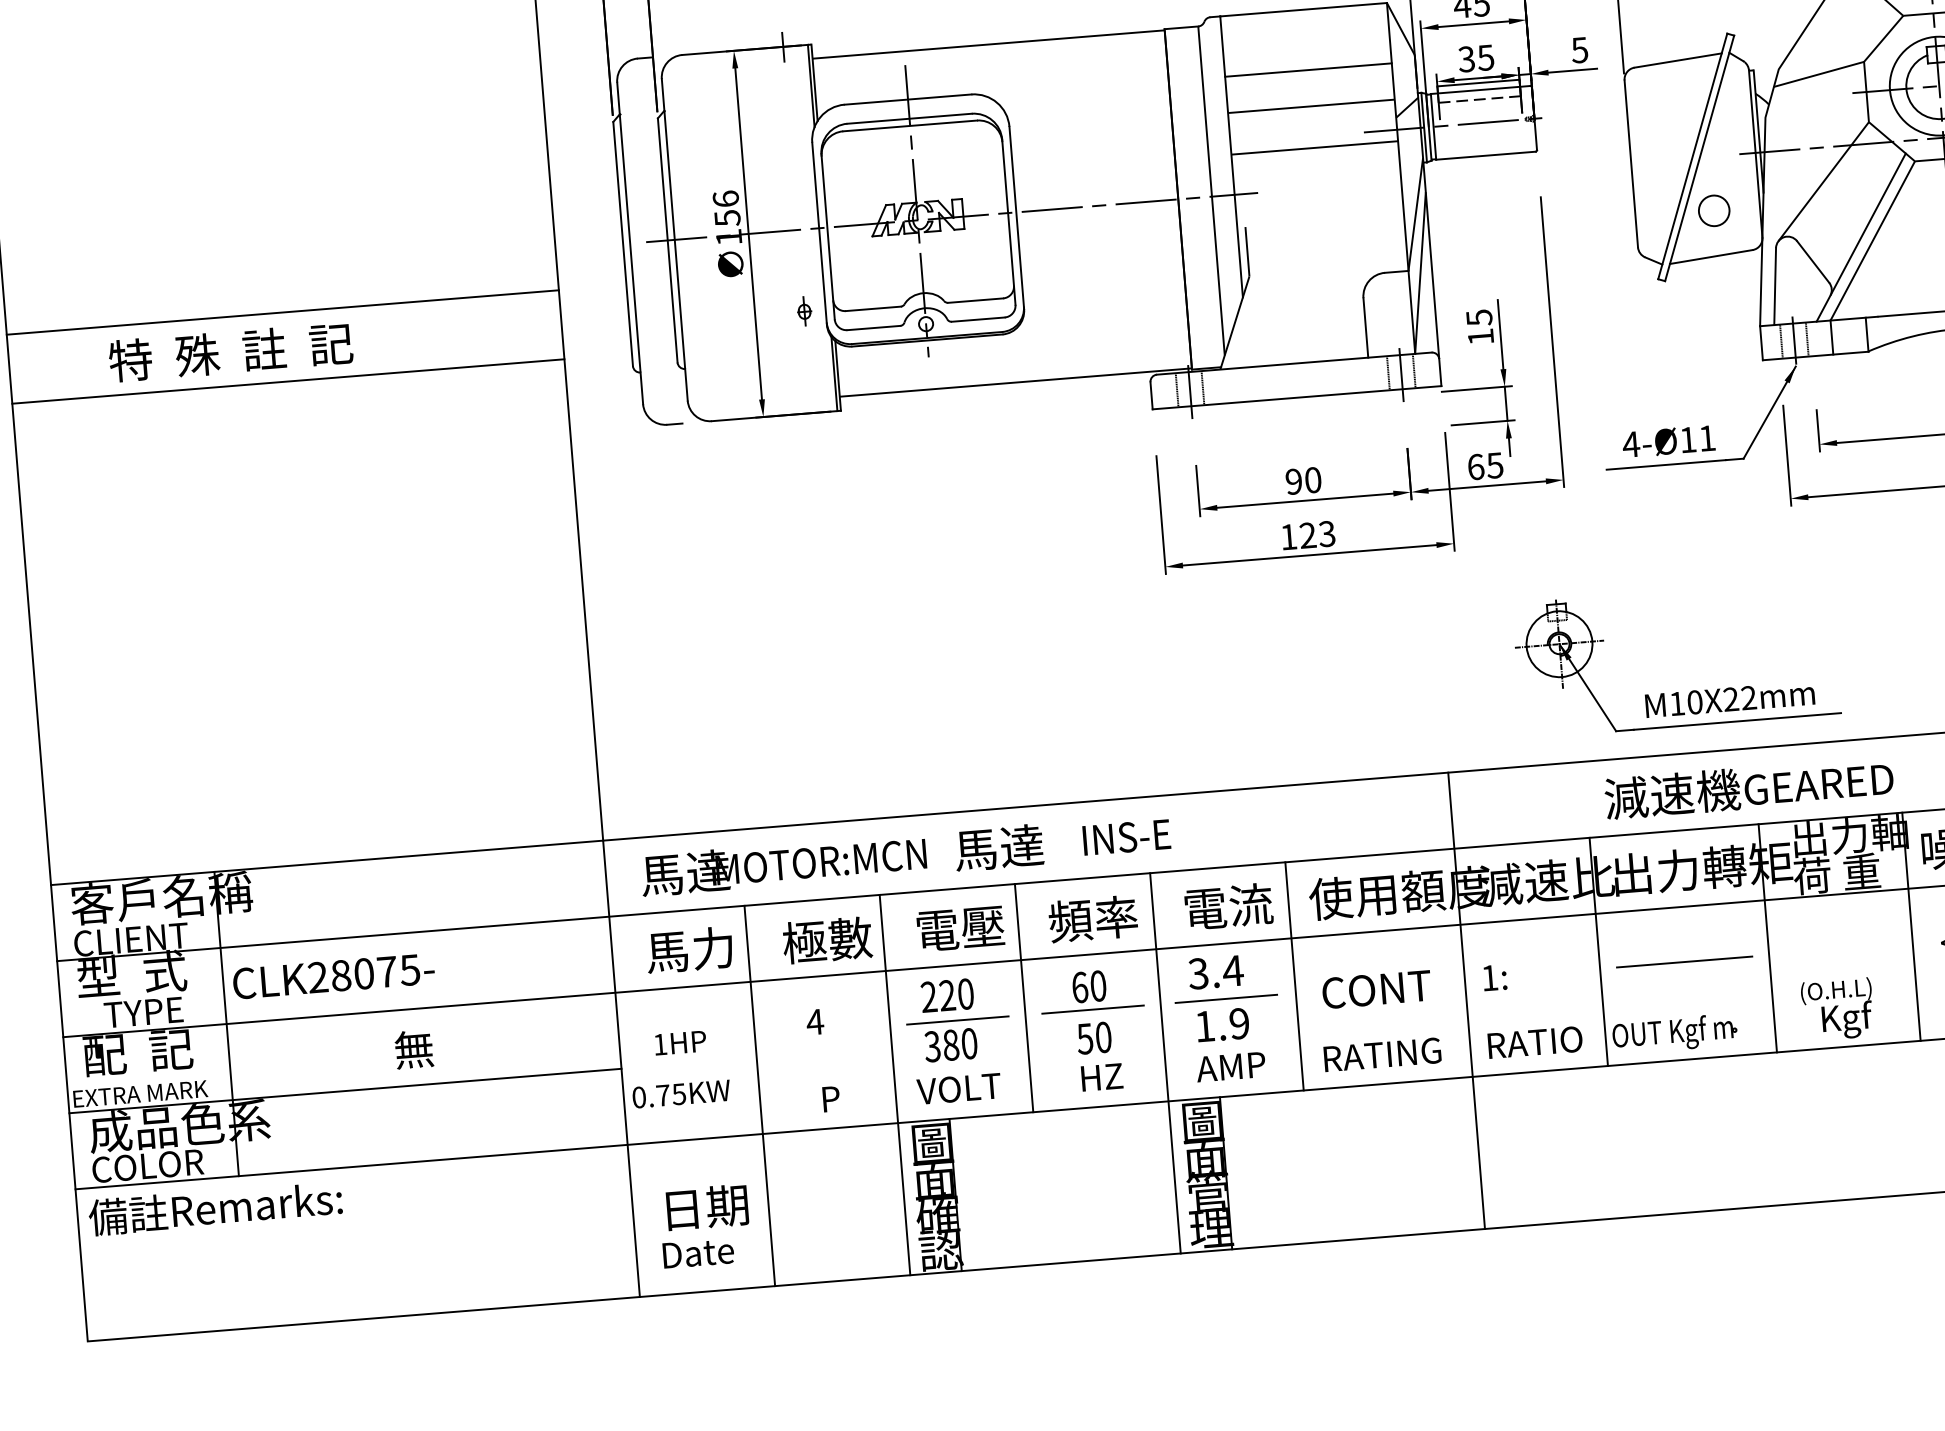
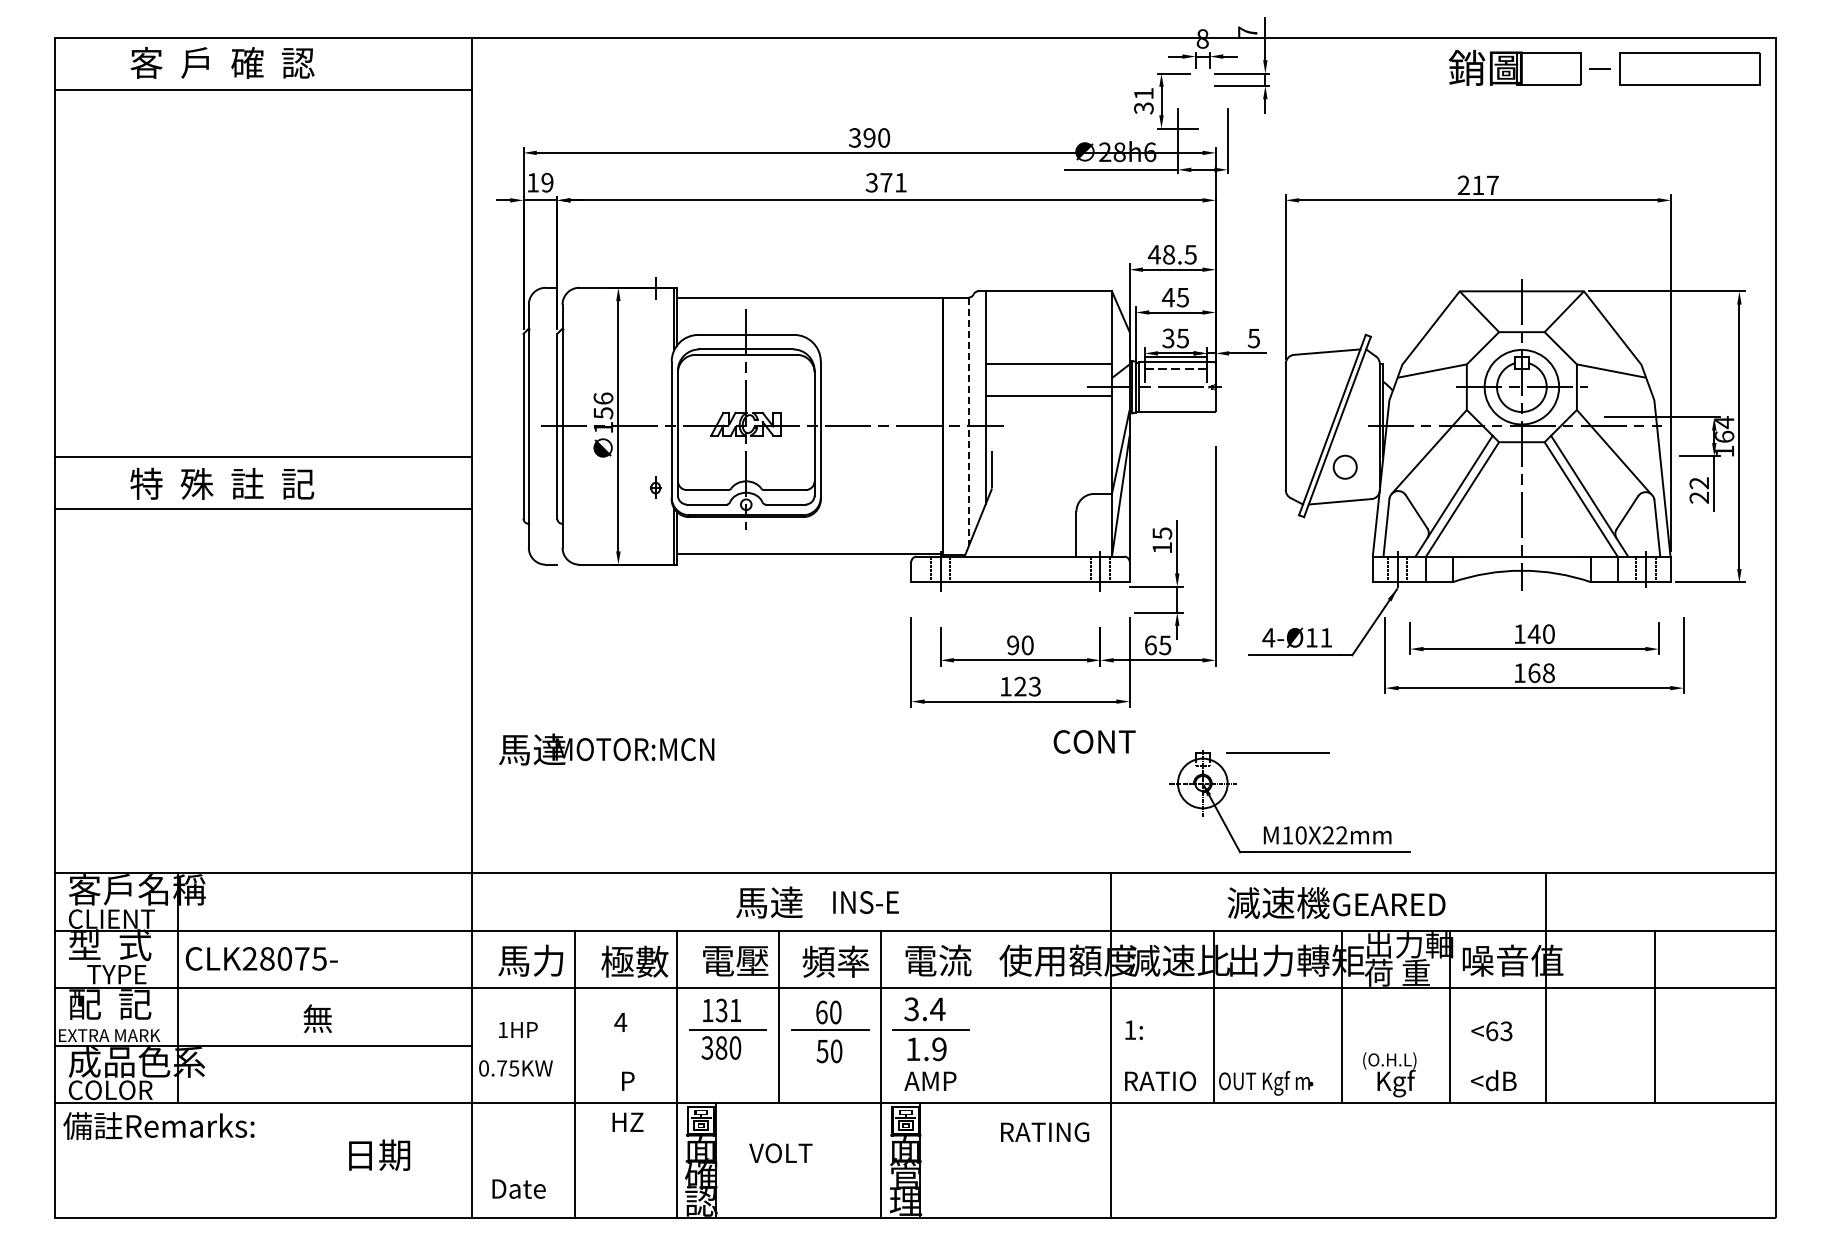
line: (1307, 69) -> (1048, 336), removed
line: (1211, 191) -> (968, 422), solid -> dashed
text: (783, 865) -> (606, 749), moved
line: (1684, 961) -> (1277, 752), moved
line: (1294, 975) -> (983, 1016), removed
text: (1376, 989) -> (1094, 741), moved
text: (947, 995) -> (721, 1010), 220 -> 131
text: (1383, 1055) -> (1045, 1132), moved
text: (1101, 1076) -> (627, 1121), moved
text: (958, 1089) -> (780, 1153), moved
text: (707, 1206) -> (379, 1154), moved

